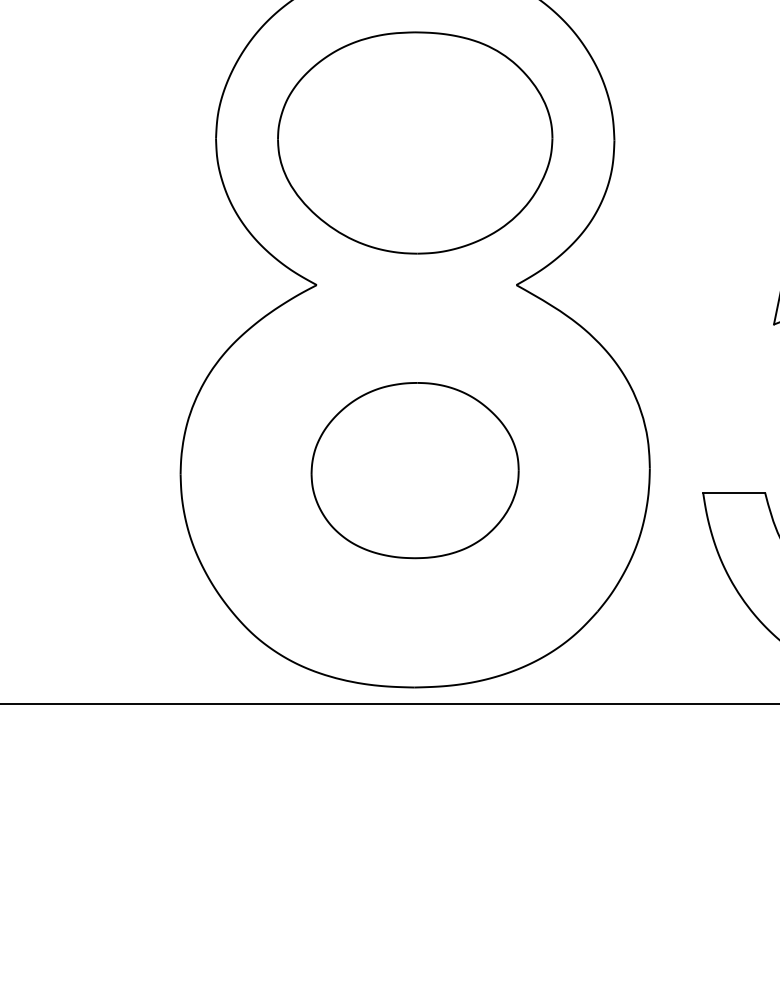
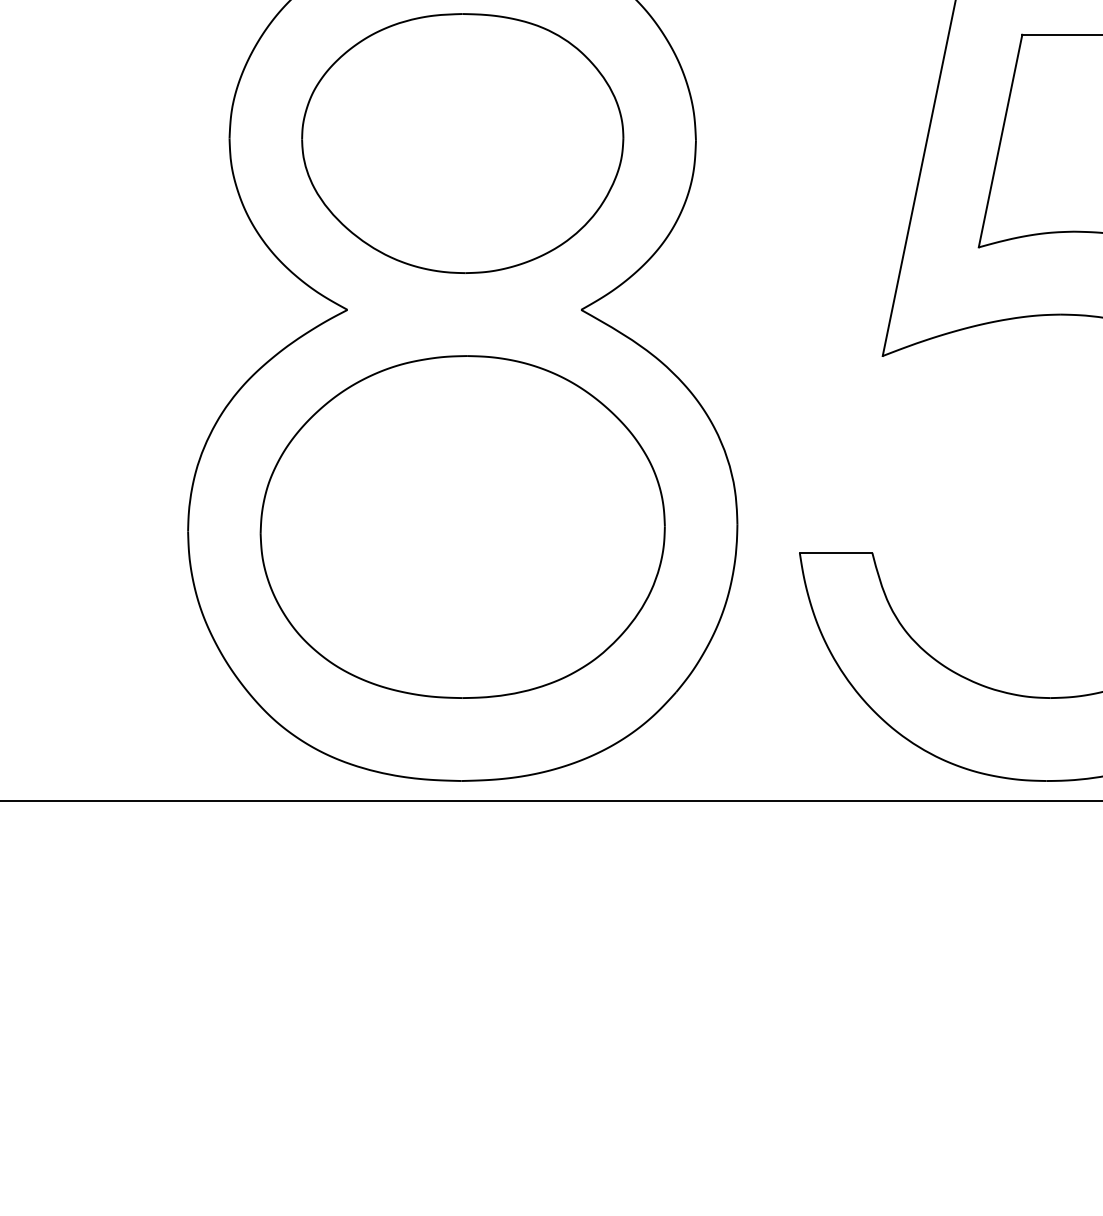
part: (415, 470) -> (462, 526), size x1.67

